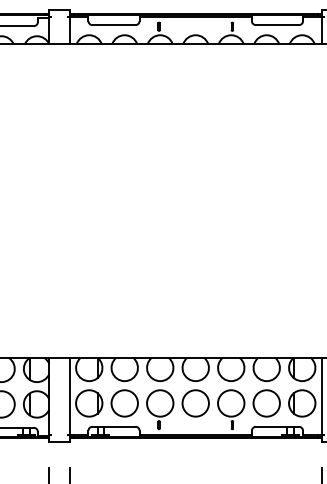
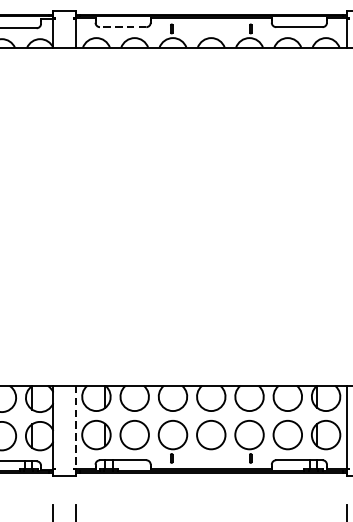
line: (113, 25) -> (122, 27), solid -> dashed
line: (69, 396) -> (75, 427), solid -> dashed

